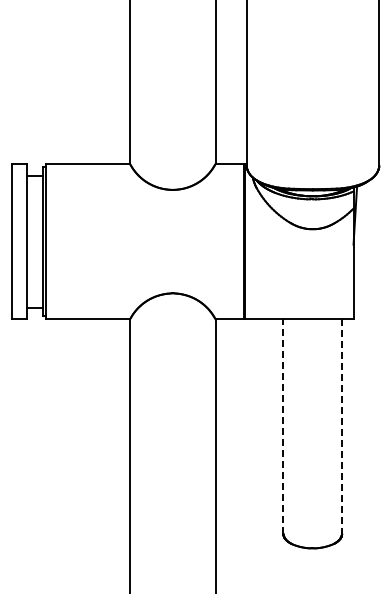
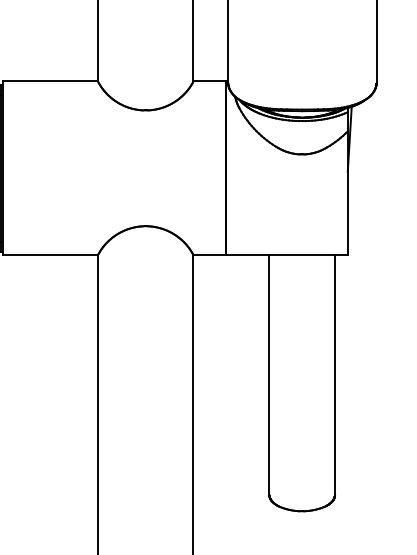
line: (283, 426) -> (269, 374), dashed -> solid
line: (342, 427) -> (335, 376), dashed -> solid

